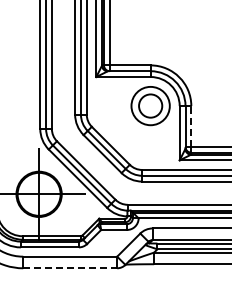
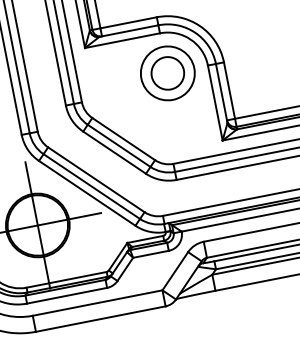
line: (191, 126) -> (229, 90), dashed -> solid
line: (70, 268) -> (101, 319), dashed -> solid

